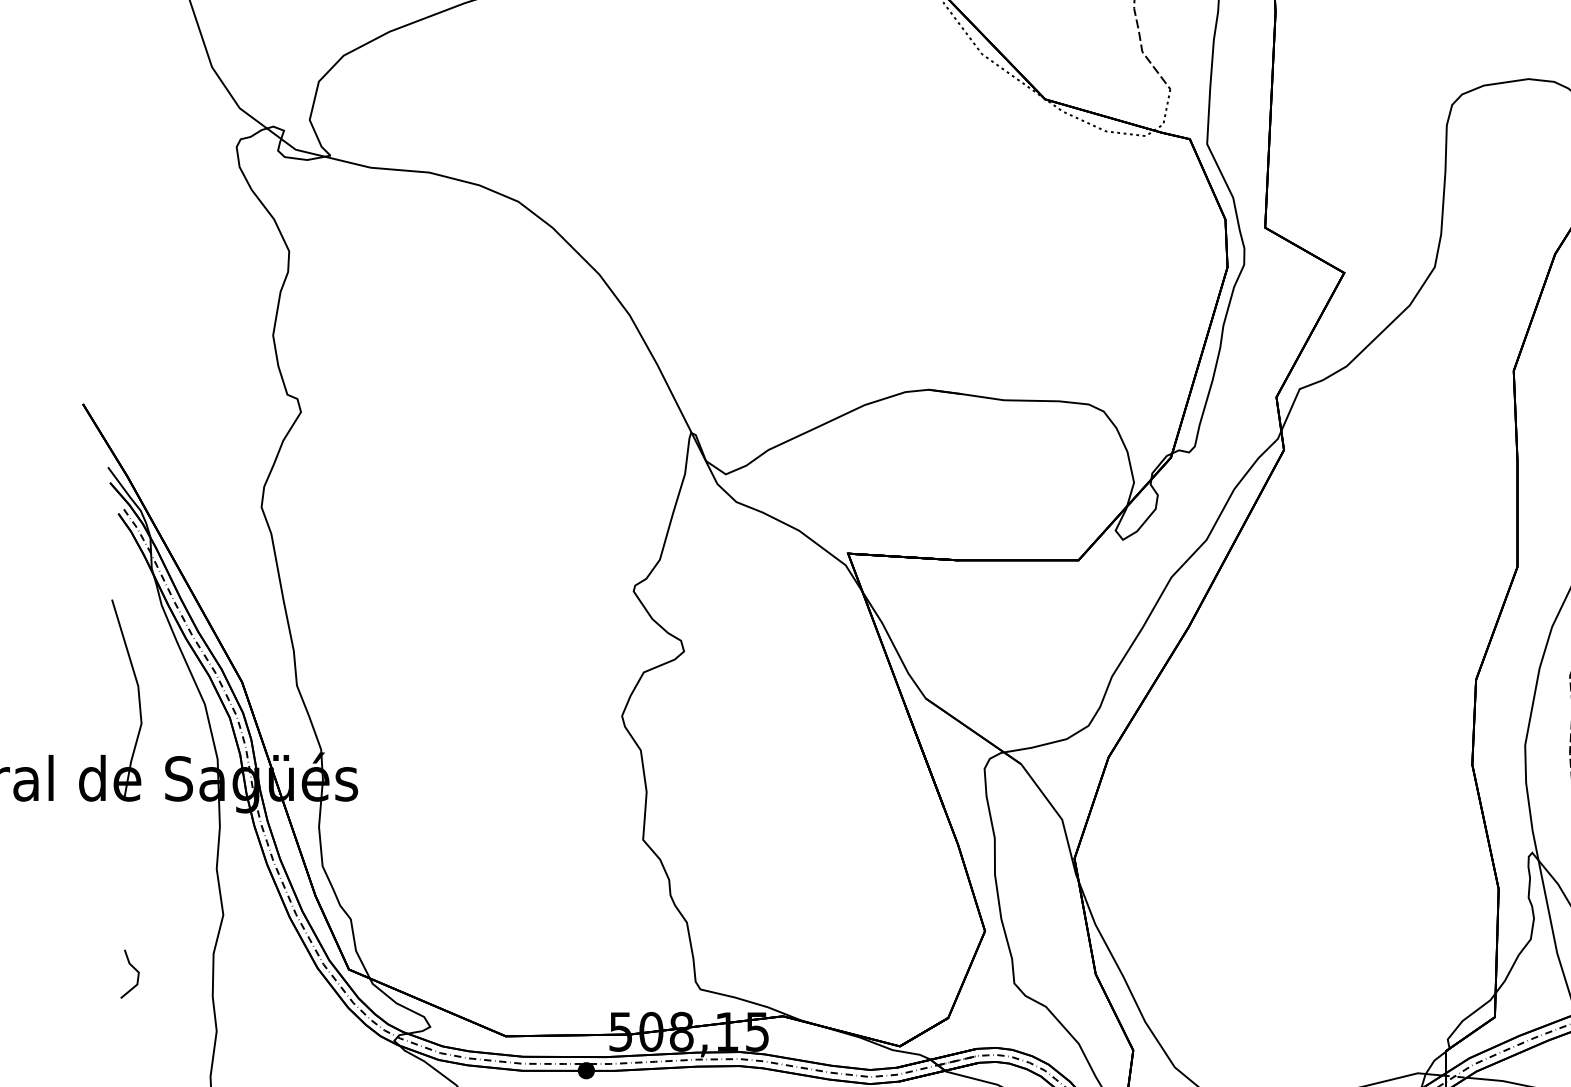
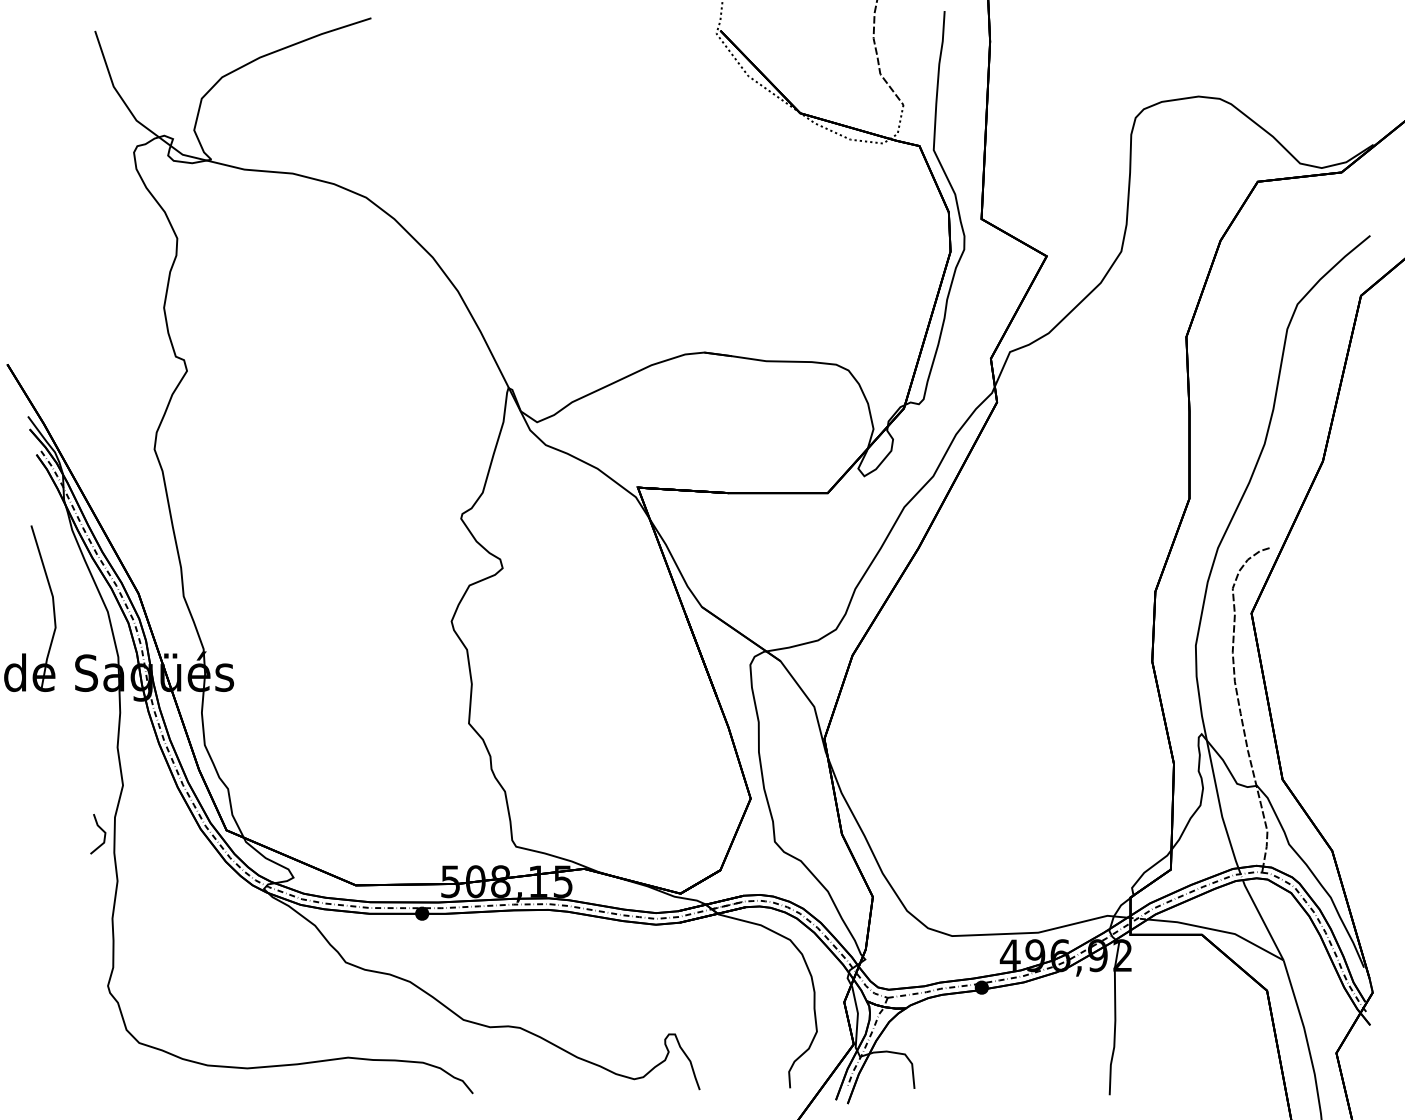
line: (134, 969) -> (101, 830), moved

